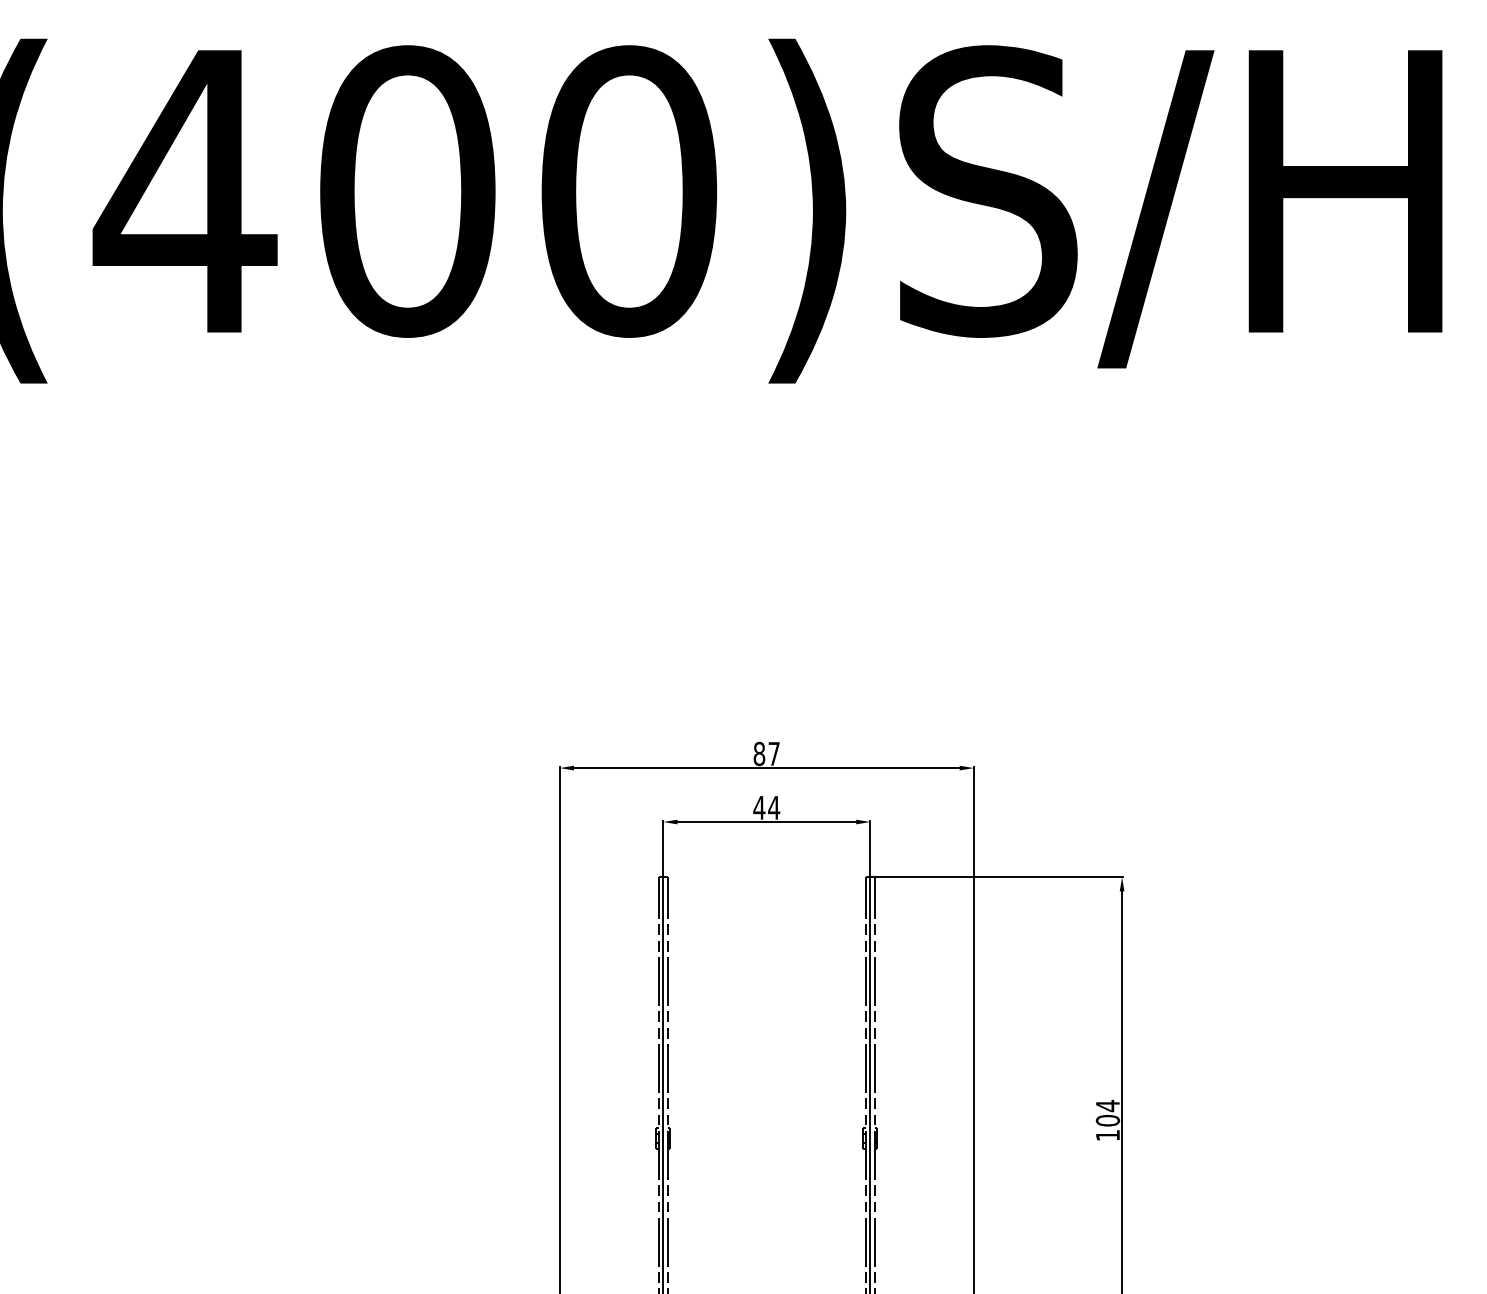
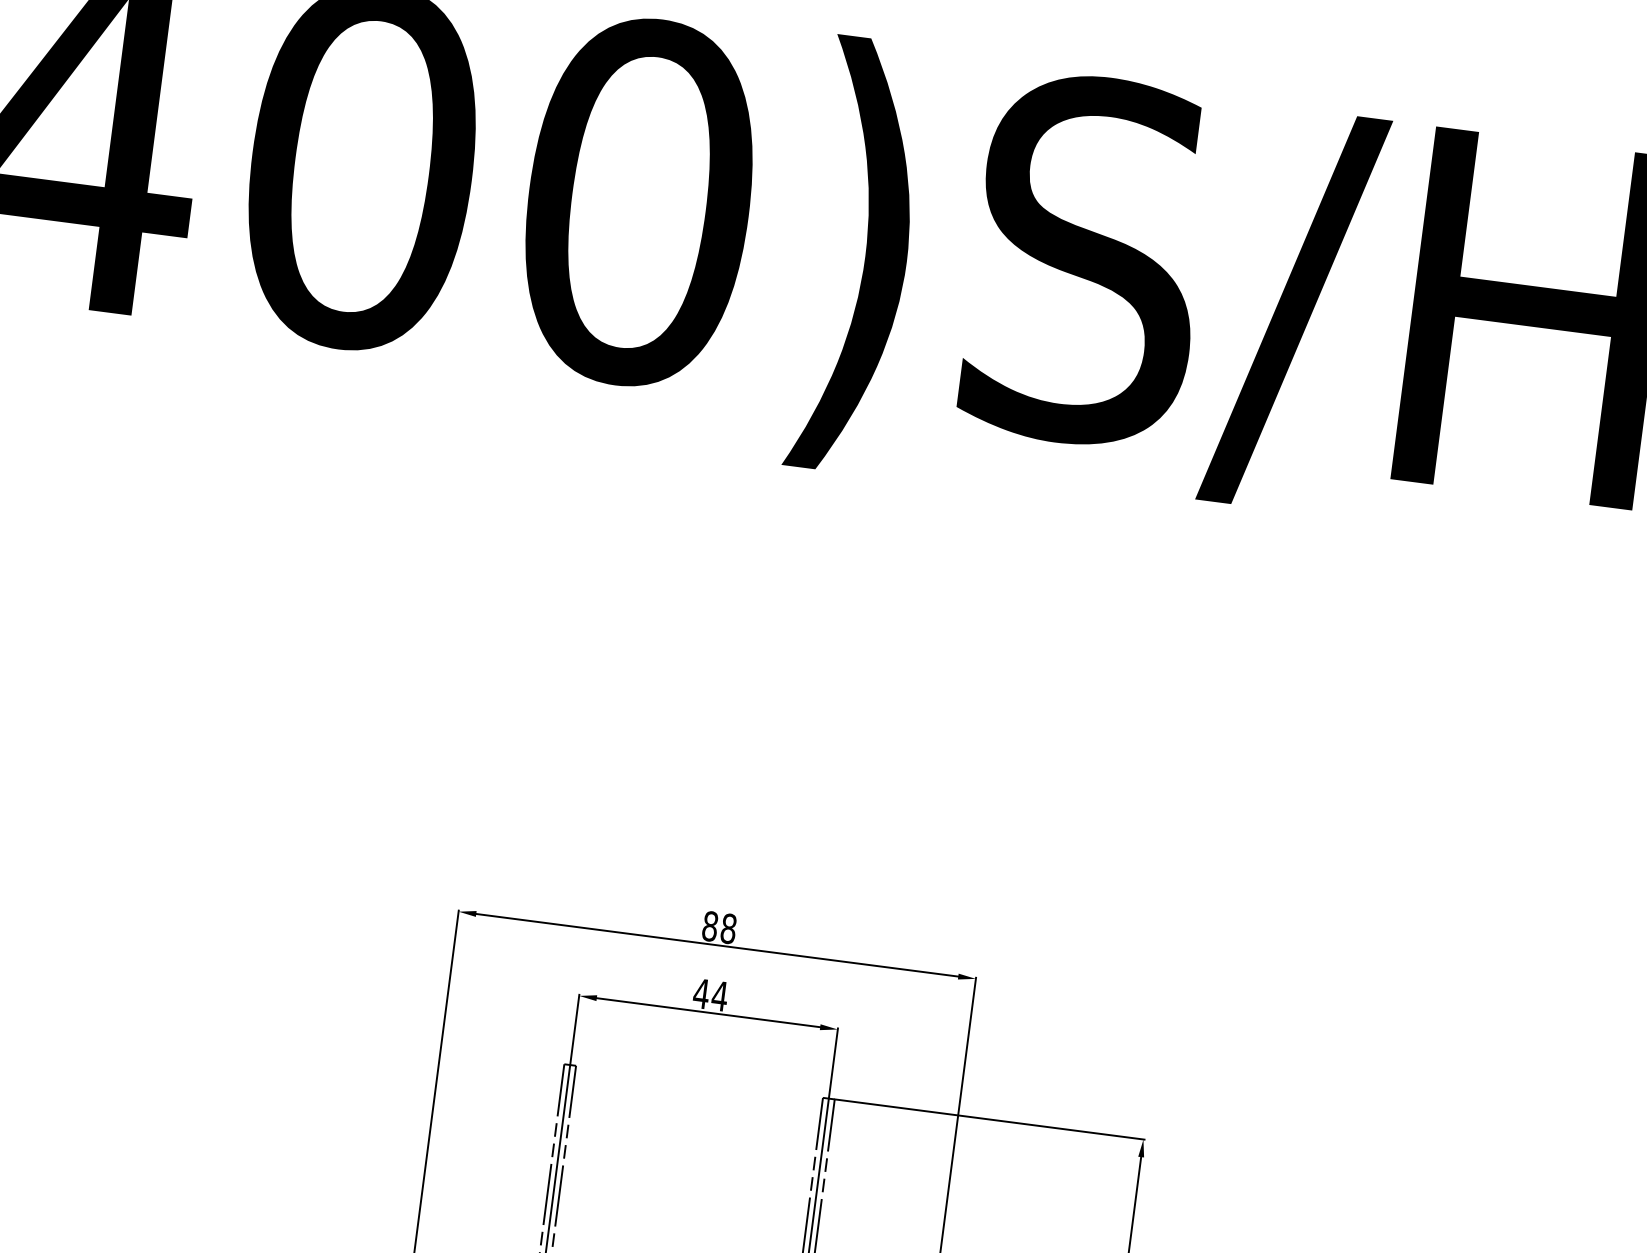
text: (773, 753) -> (727, 928), 87 -> 88

